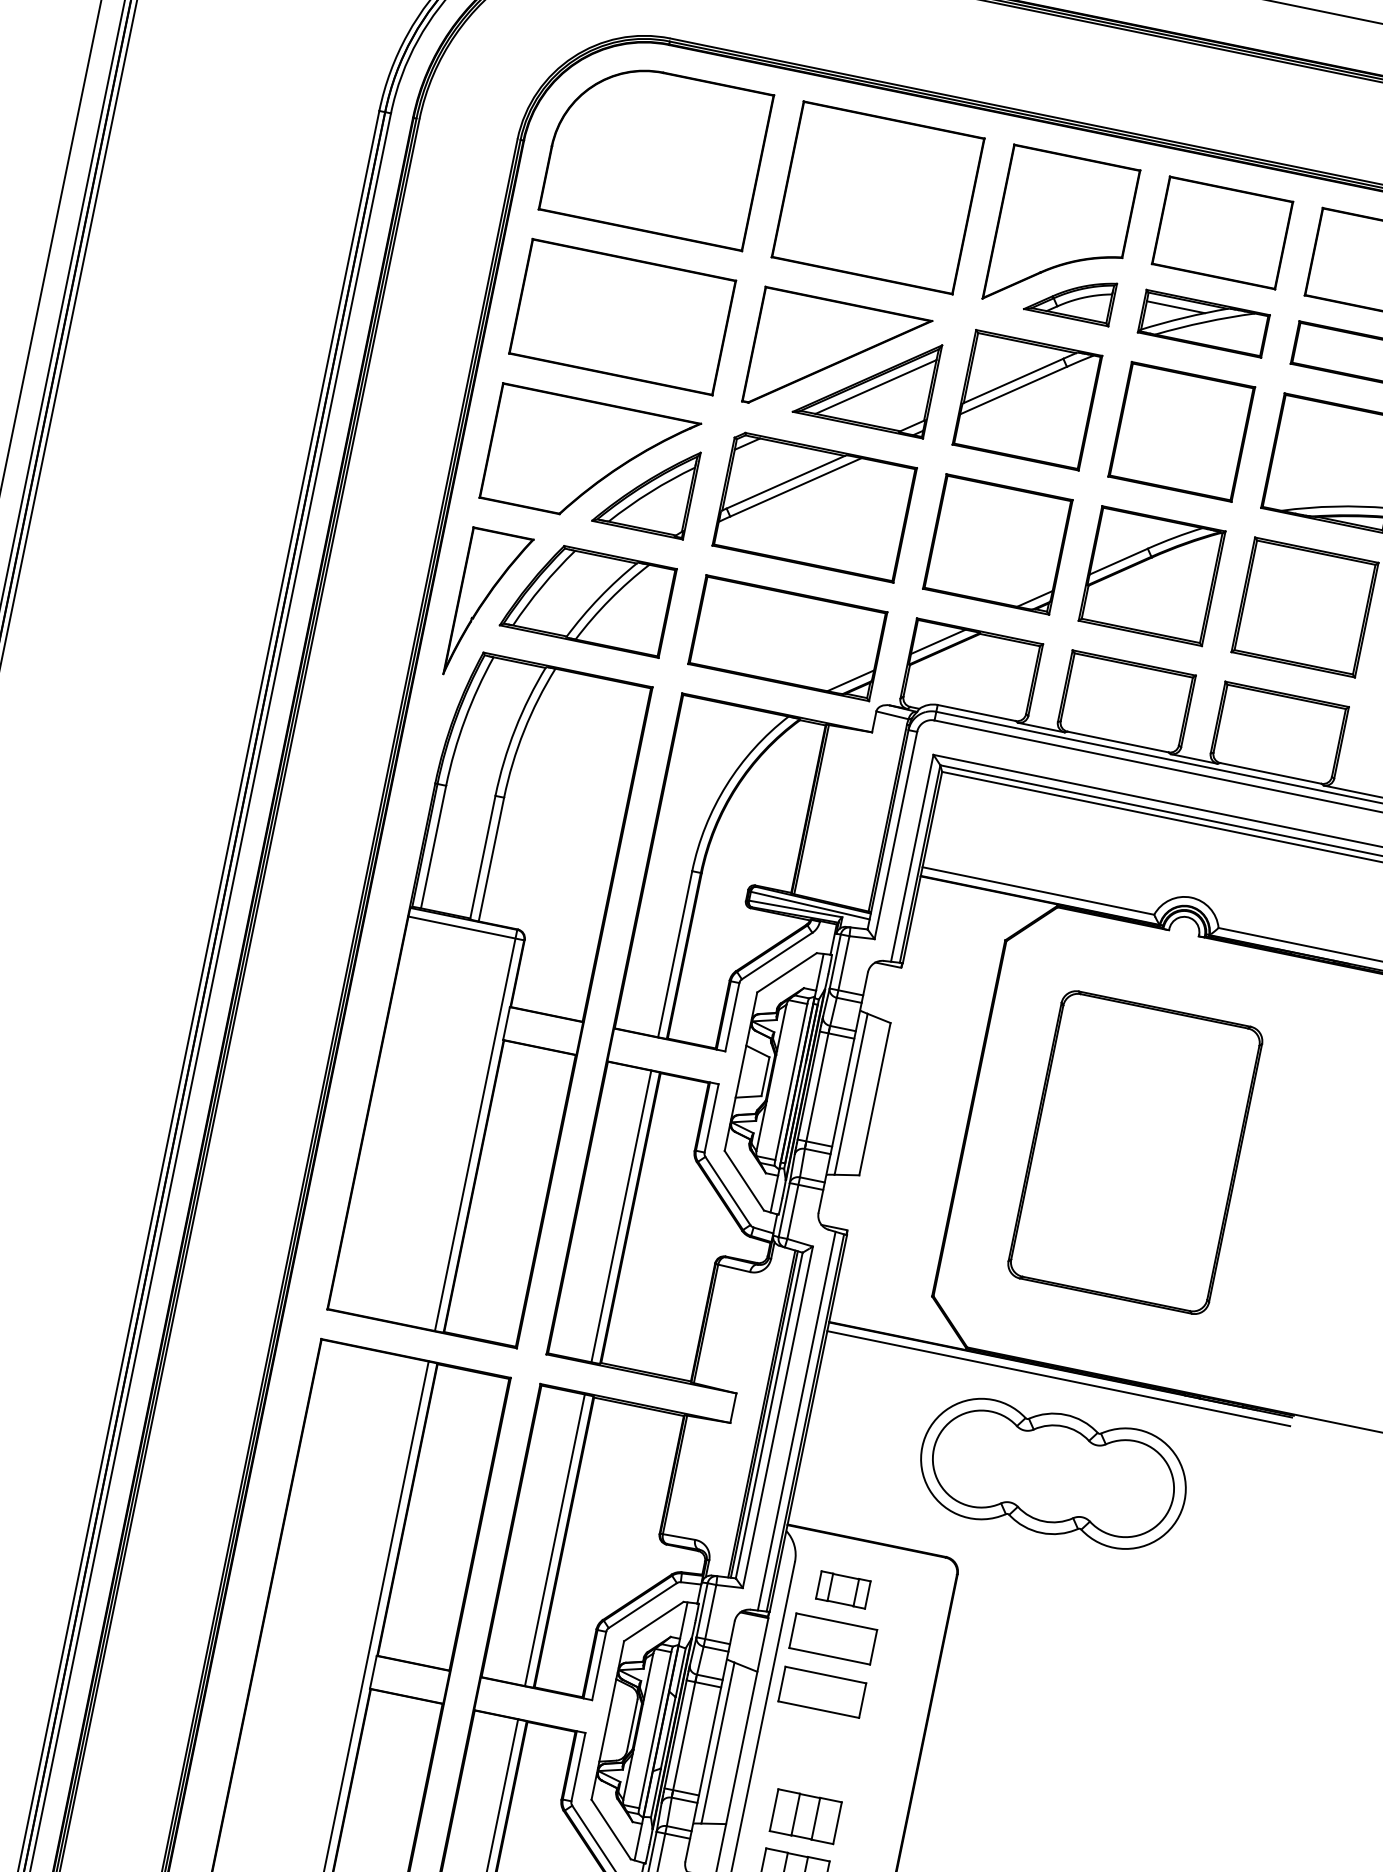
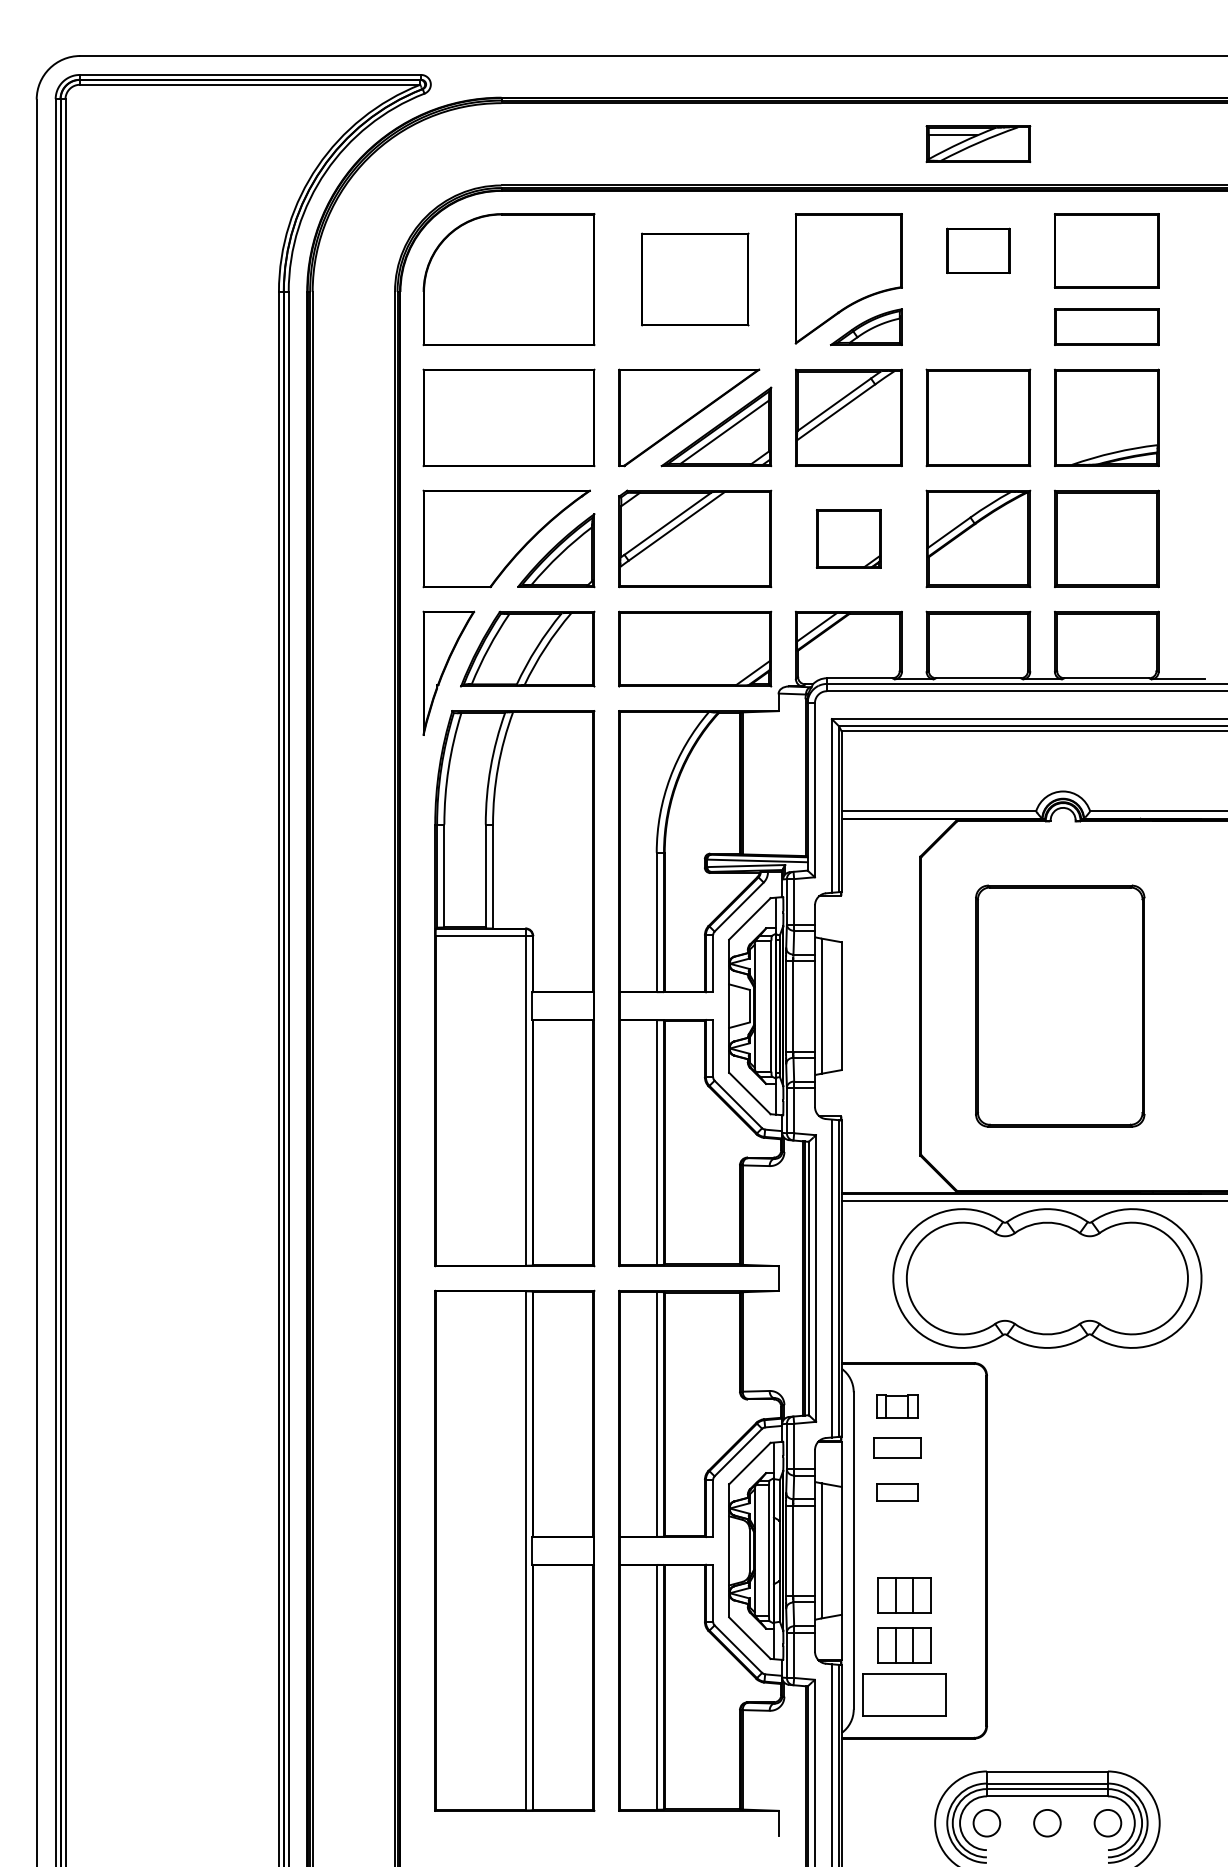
part: (878, 197) -> (695, 279), size x0.7
part: (1222, 232) -> (978, 250), size x0.6
part: (1204, 323) -> (978, 143), moved
part: (997, 543) -> (848, 538), size x0.6
part: (1053, 1473) -> (1047, 1278), size x1.4
part: (832, 1638) -> (896, 1447), size x0.7
part: (821, 1691) -> (896, 1492), size x0.6

